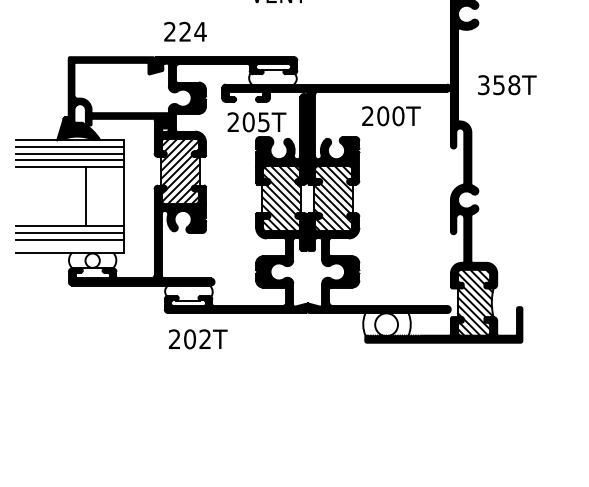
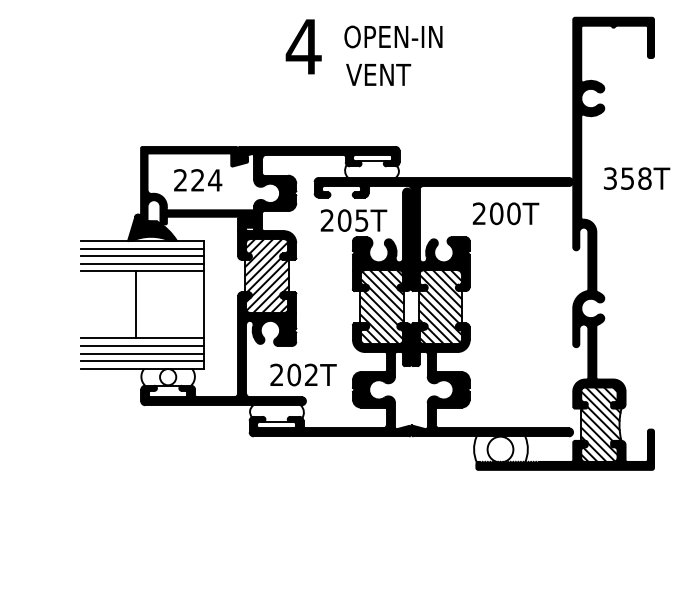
text: (185, 31) -> (198, 180), moved
line: (85, 196) -> (136, 304), moved
line: (69, 246) -> (142, 361), added
text: (198, 338) -> (303, 374), moved

